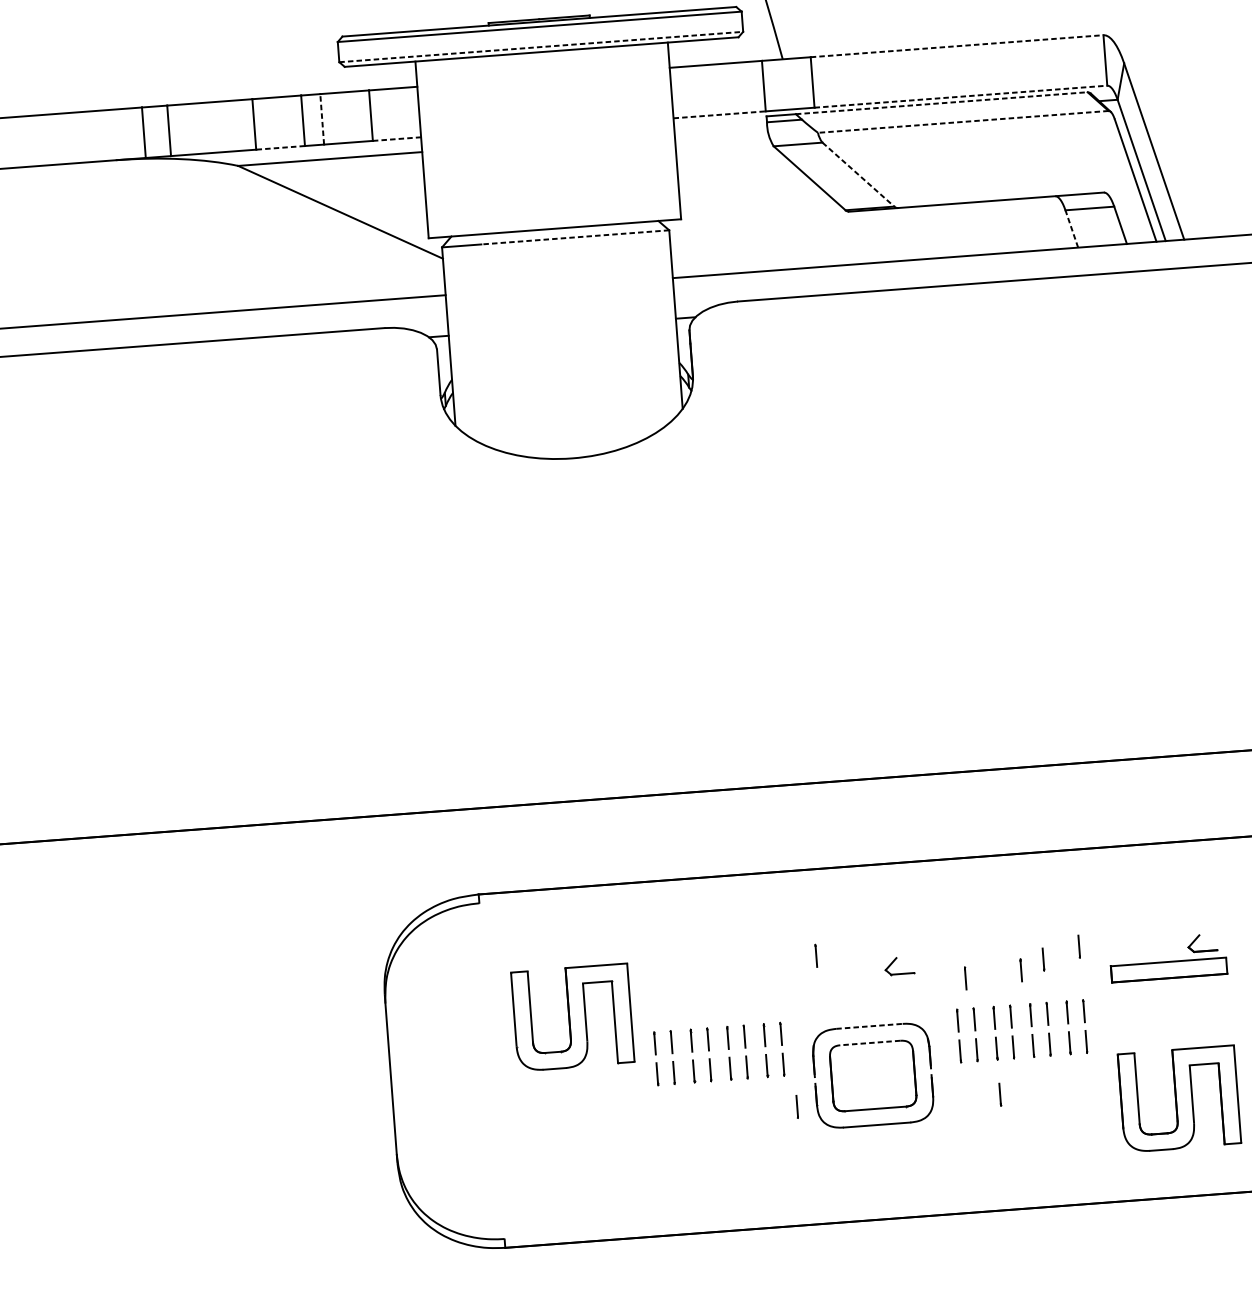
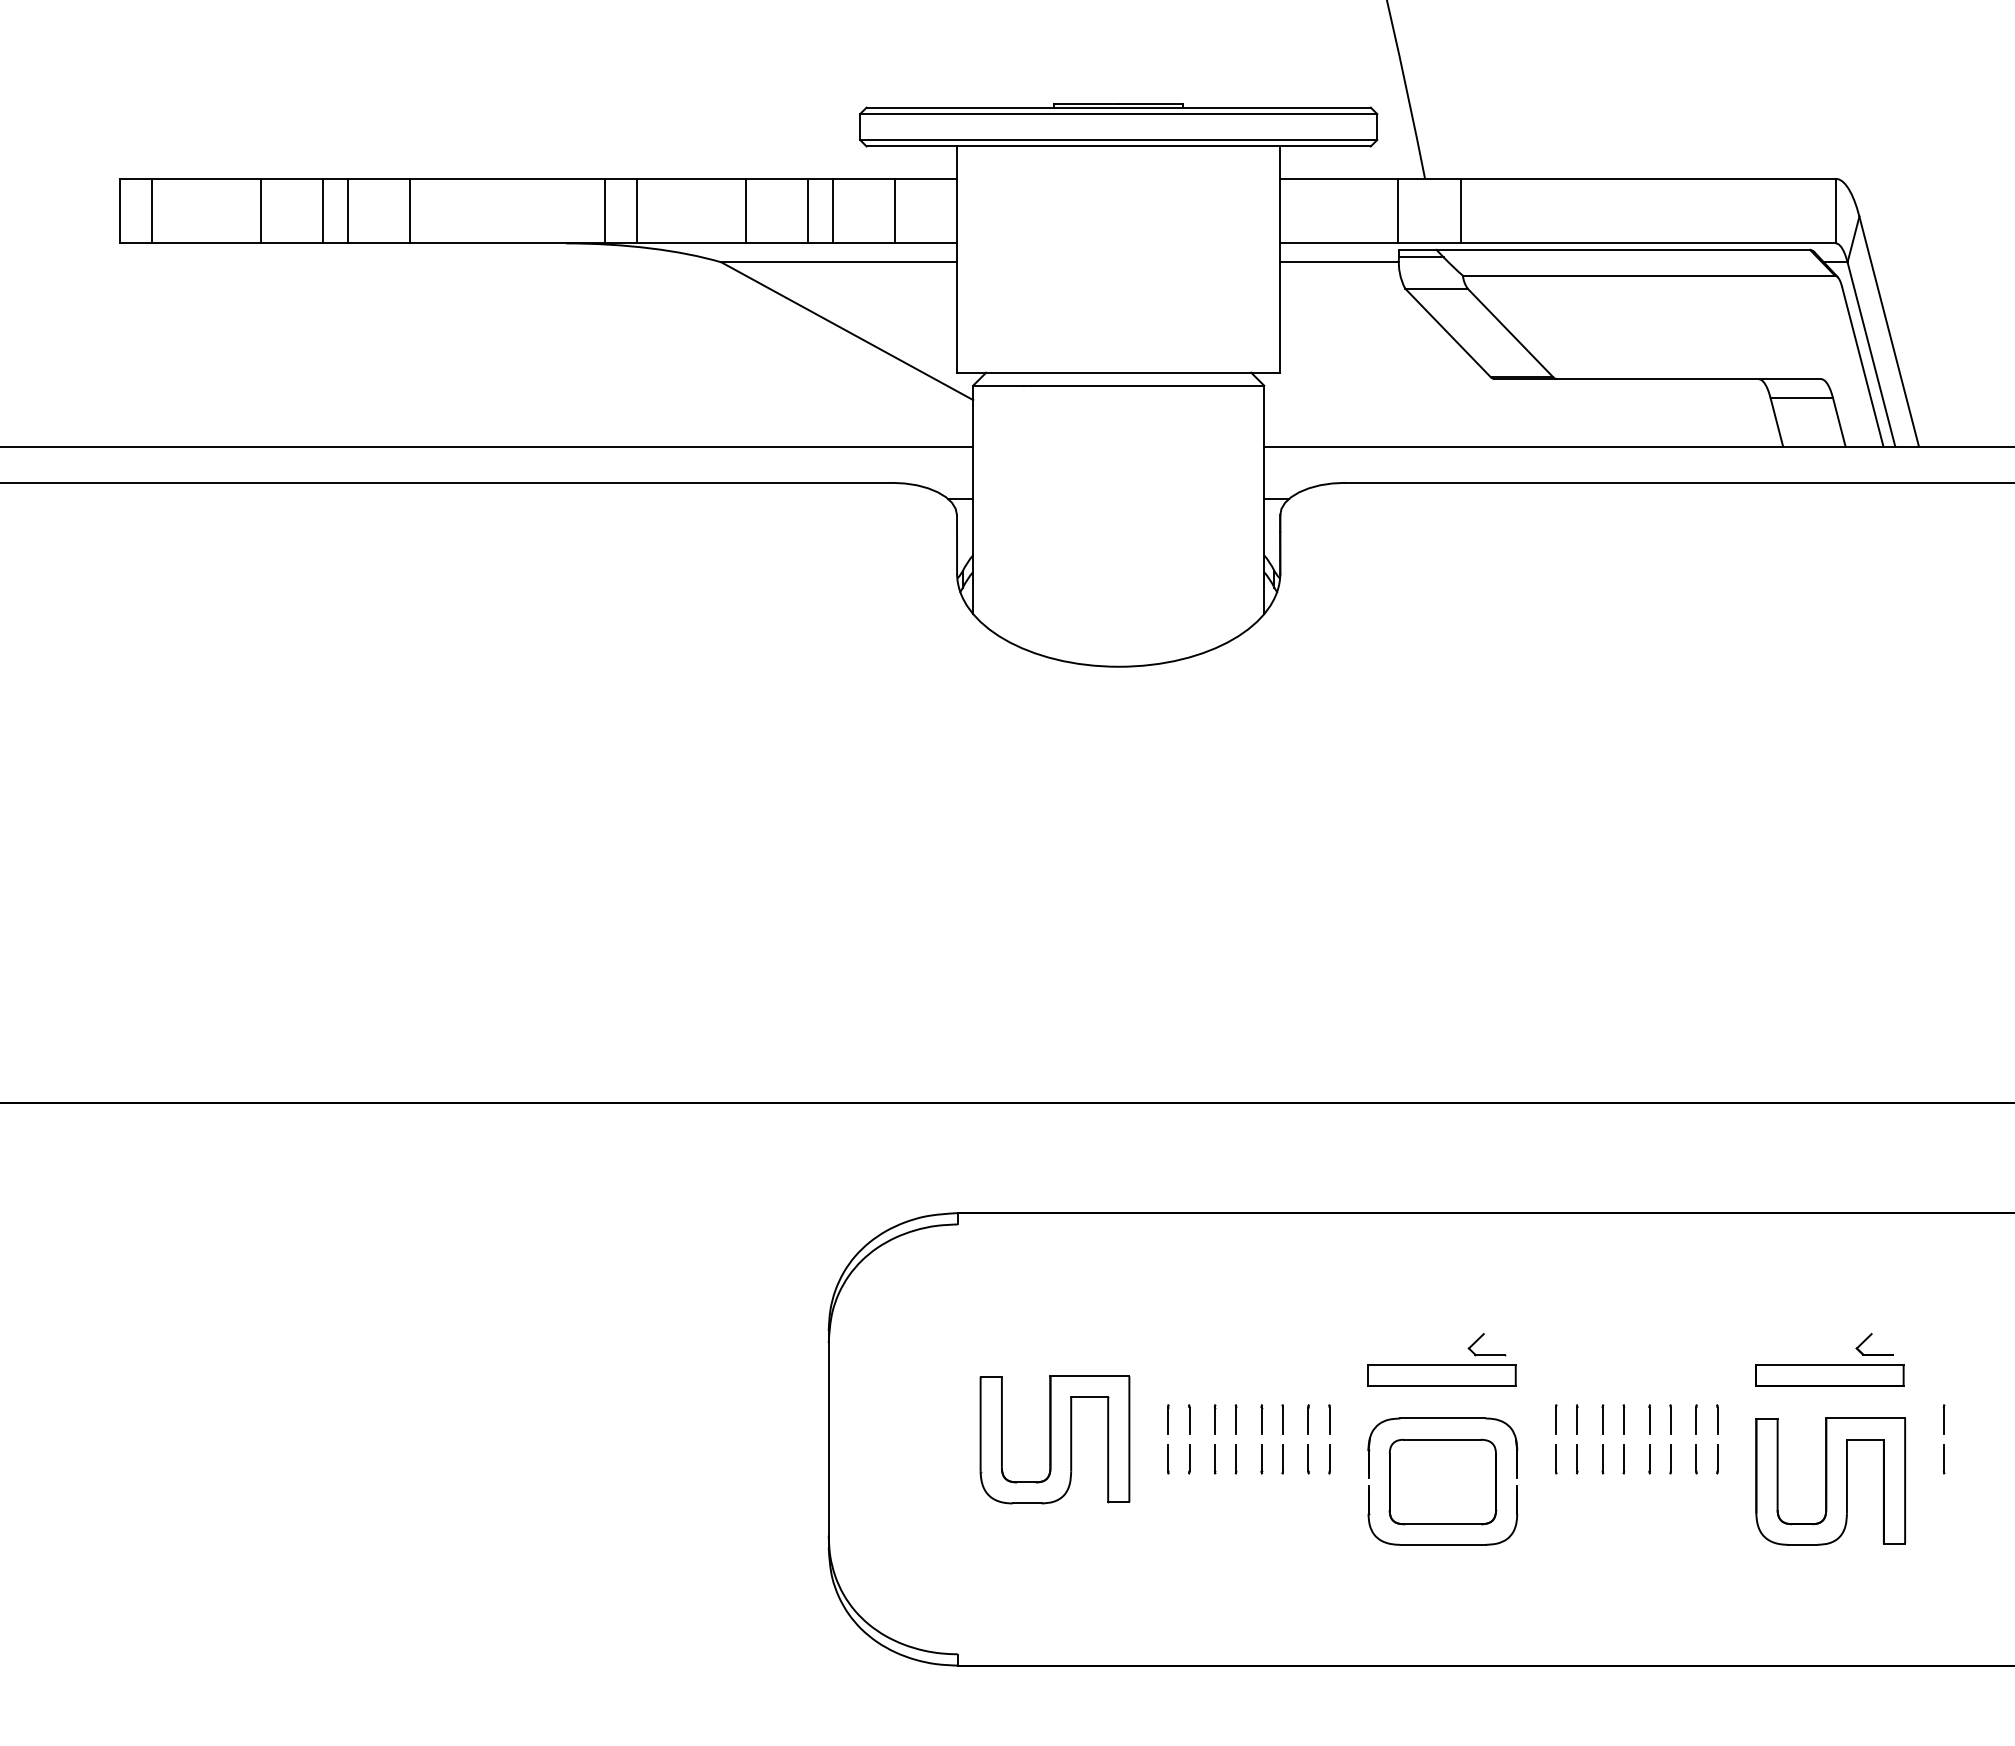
line: (541, 46) -> (1118, 139), dashed -> solid
line: (957, 46) -> (1648, 178), dashed -> solid
line: (961, 96) -> (1648, 243), dashed -> solid
line: (941, 102) -> (1623, 249), dashed -> solid
line: (719, 114) -> (1339, 243), dashed -> solid
line: (321, 118) -> (832, 210), dashed -> solid
line: (962, 121) -> (1648, 275), dashed -> solid
line: (720, 129) -> (1339, 262), added
line: (397, 139) -> (926, 243), dashed -> solid
line: (280, 147) -> (776, 243), dashed -> solid
line: (858, 175) -> (1510, 333), dashed -> solid
line: (1071, 229) -> (1776, 422), dashed -> solid
line: (575, 237) -> (1143, 385), dashed -> solid
line: (1079, 947) -> (1717, 1337), removed
line: (815, 955) -> (1381, 1323), removed
line: (1043, 959) -> (1670, 1350), removed
line: (1021, 970) -> (1641, 1361), removed
line: (966, 978) -> (1570, 1366), removed
part: (865, 992) -> (1441, 1375), added
part: (572, 1017) -> (1054, 1439), moved
line: (869, 1026) -> (1442, 1418), dashed -> solid
line: (869, 1042) -> (1441, 1439), dashed -> solid
part: (999, 1095) -> (1602, 1518), removed
part: (1179, 1098) -> (1830, 1481), moved
part: (796, 1107) -> (1342, 1514), removed

